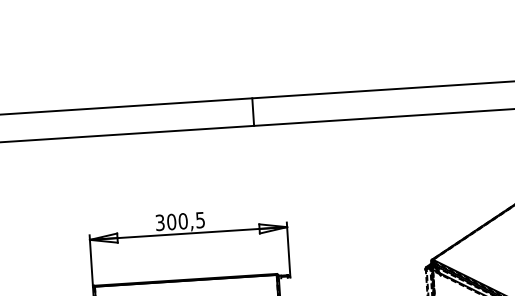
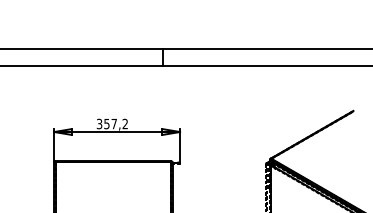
text: (185, 220) -> (115, 123), 300,5 -> 357,2

